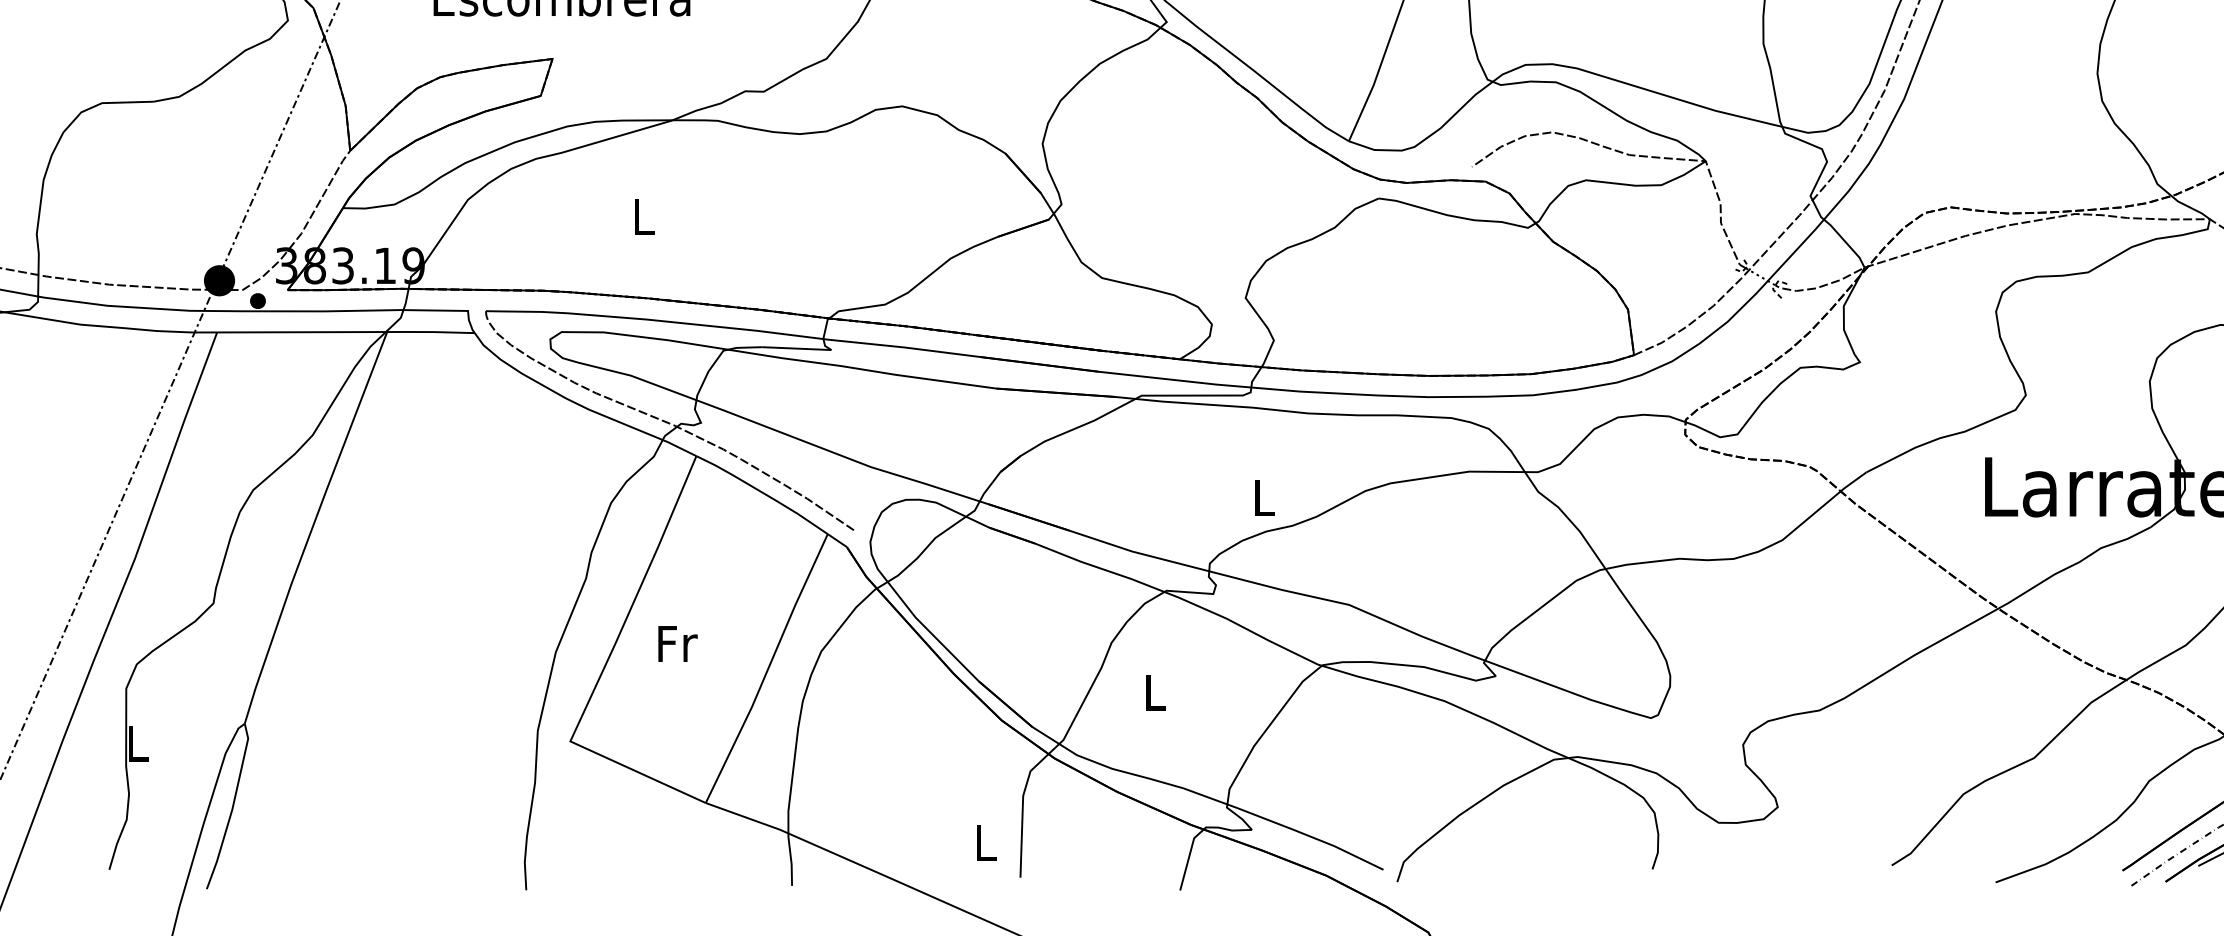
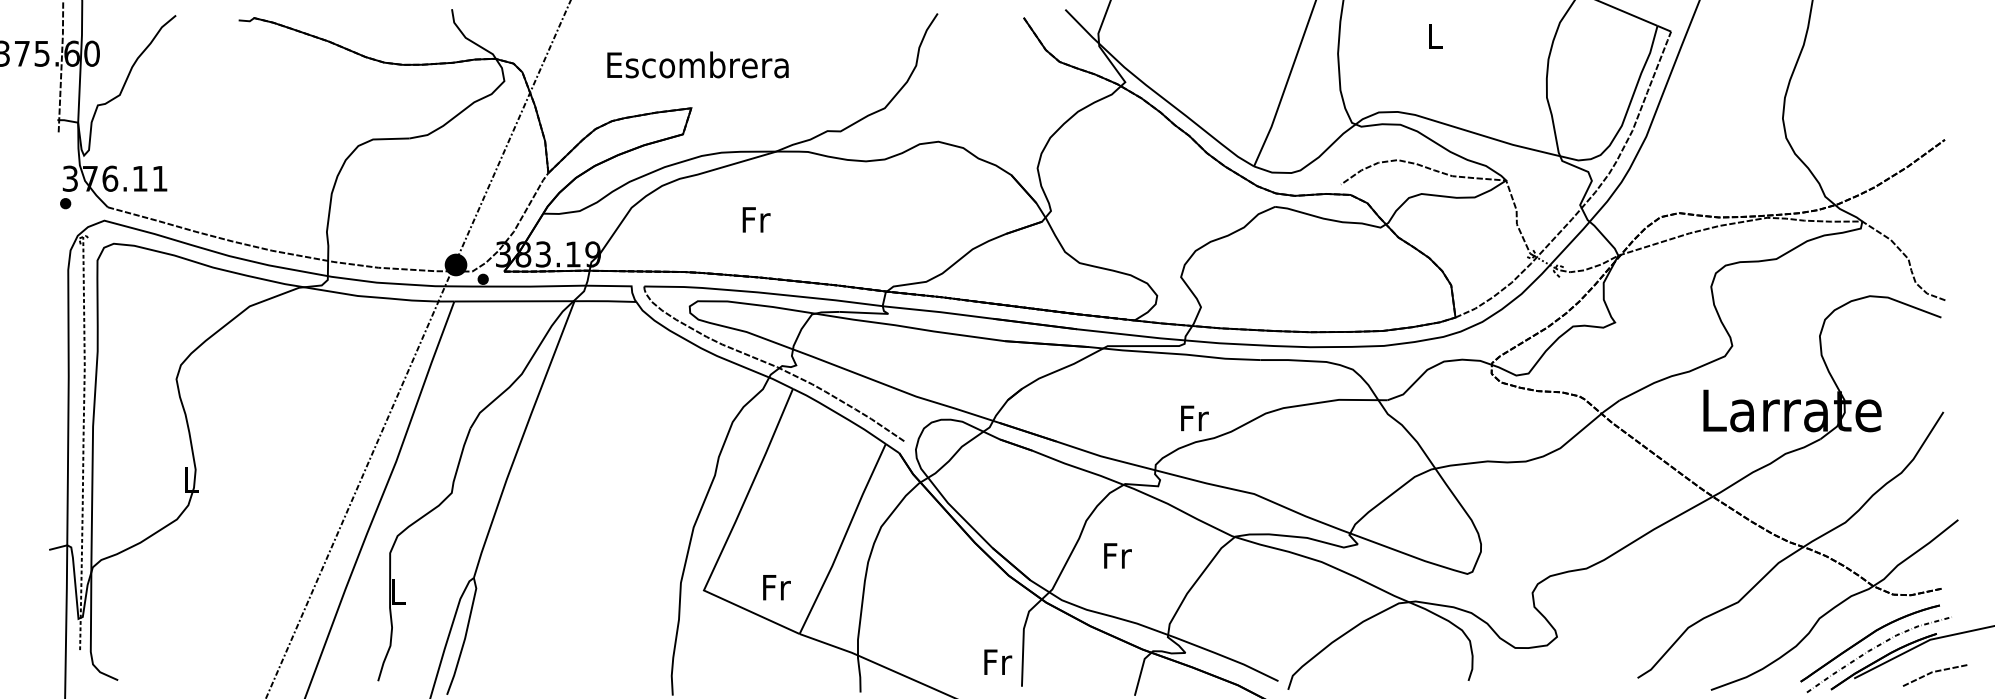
text: (644, 216) -> (756, 219), L -> Fr
text: (1264, 498) -> (1194, 418), L -> Fr
text: (677, 643) -> (776, 587), moved
text: (1155, 691) -> (1117, 555), L -> Fr
text: (987, 841) -> (998, 661), L -> Fr

